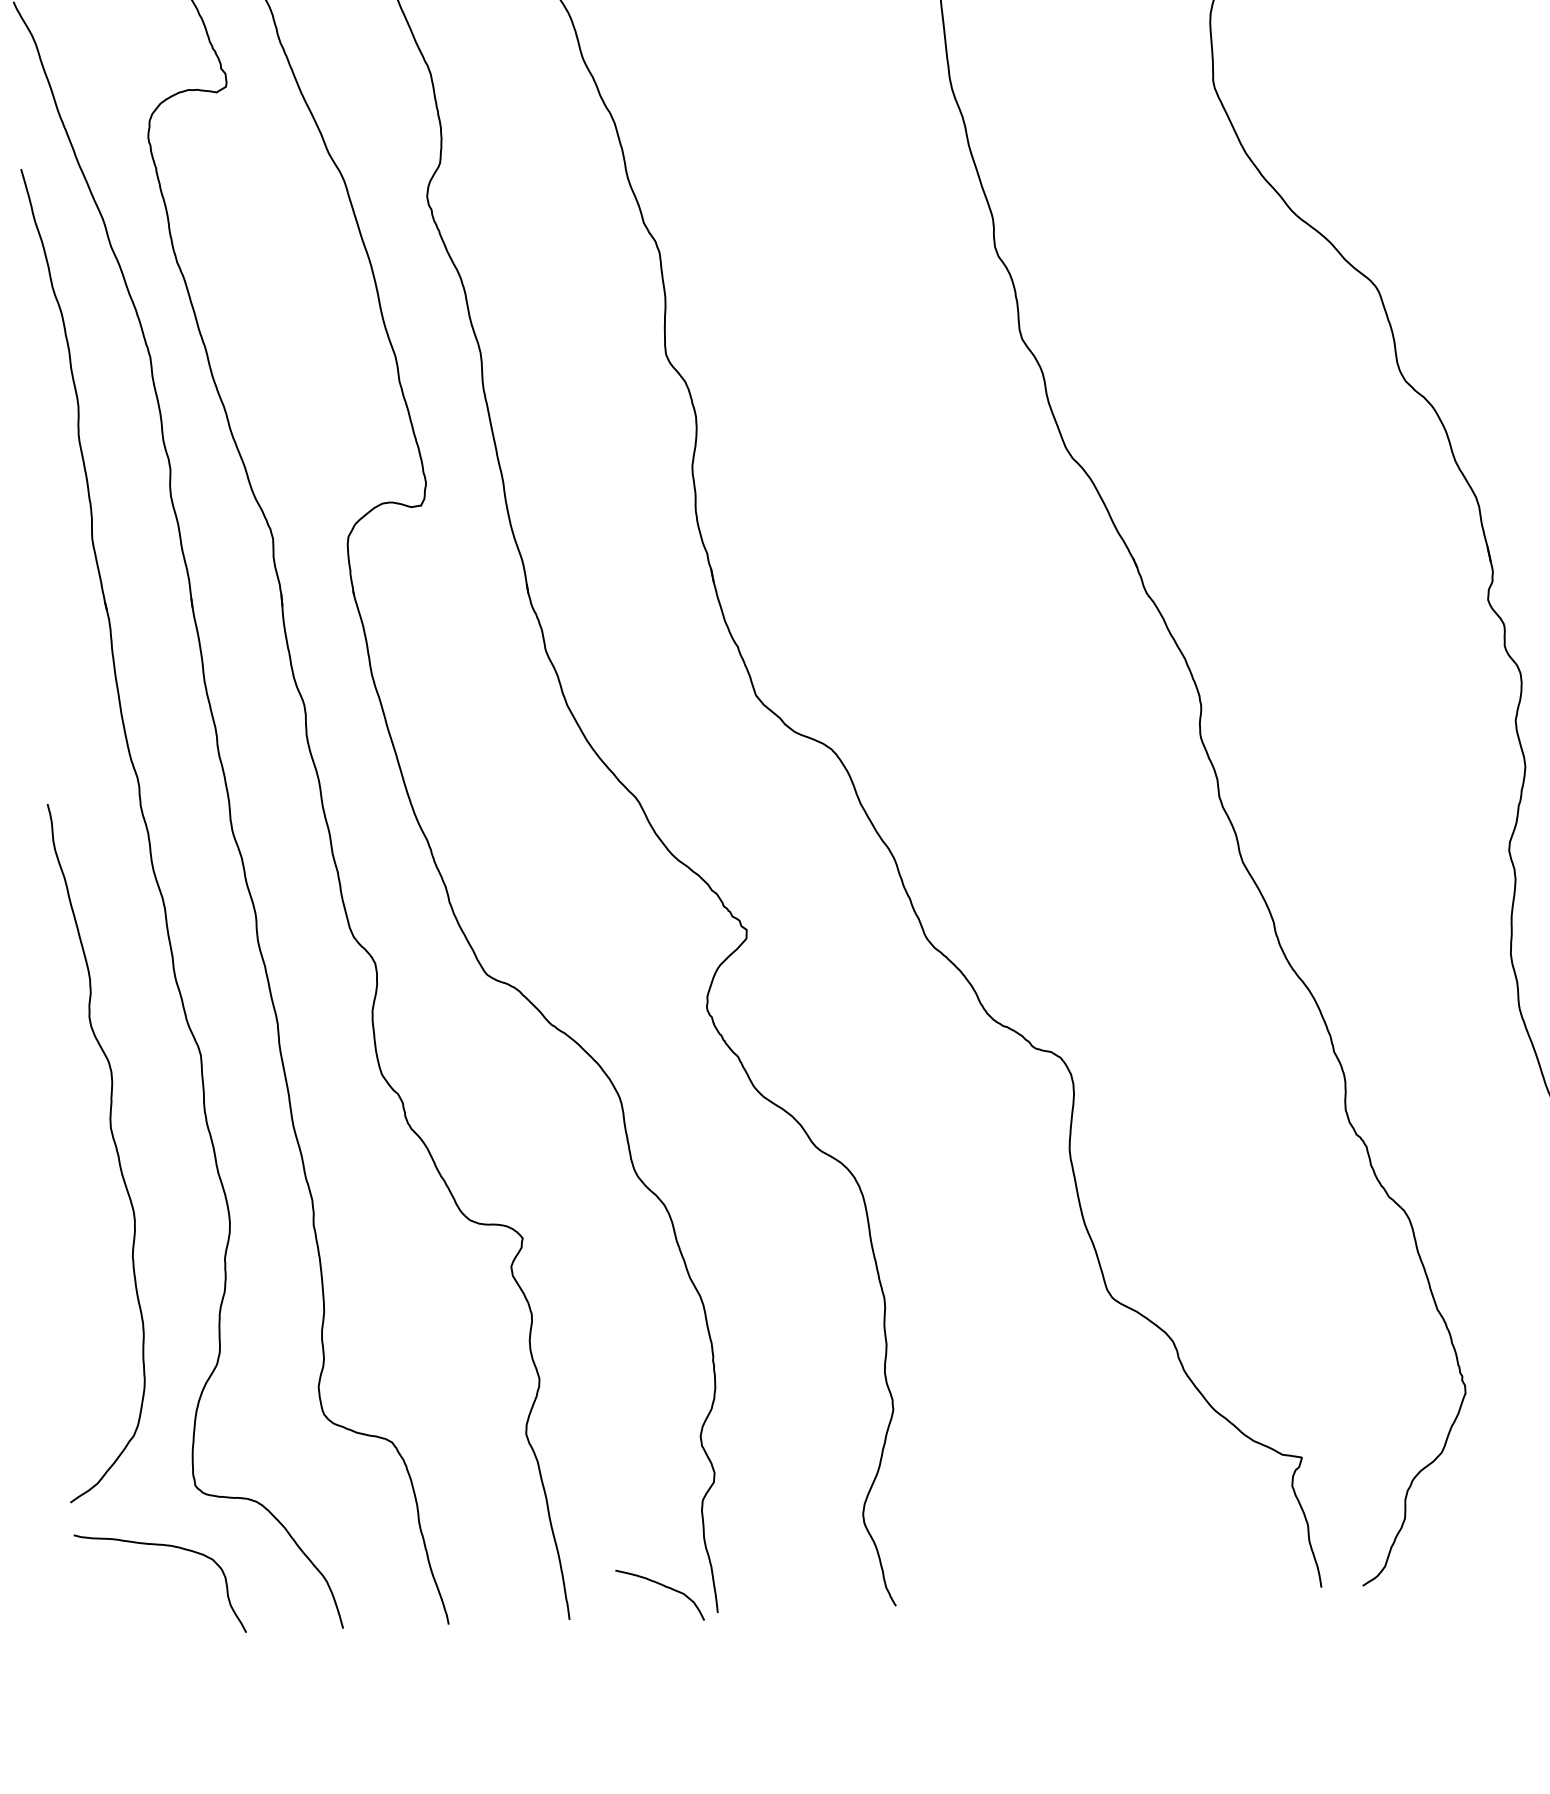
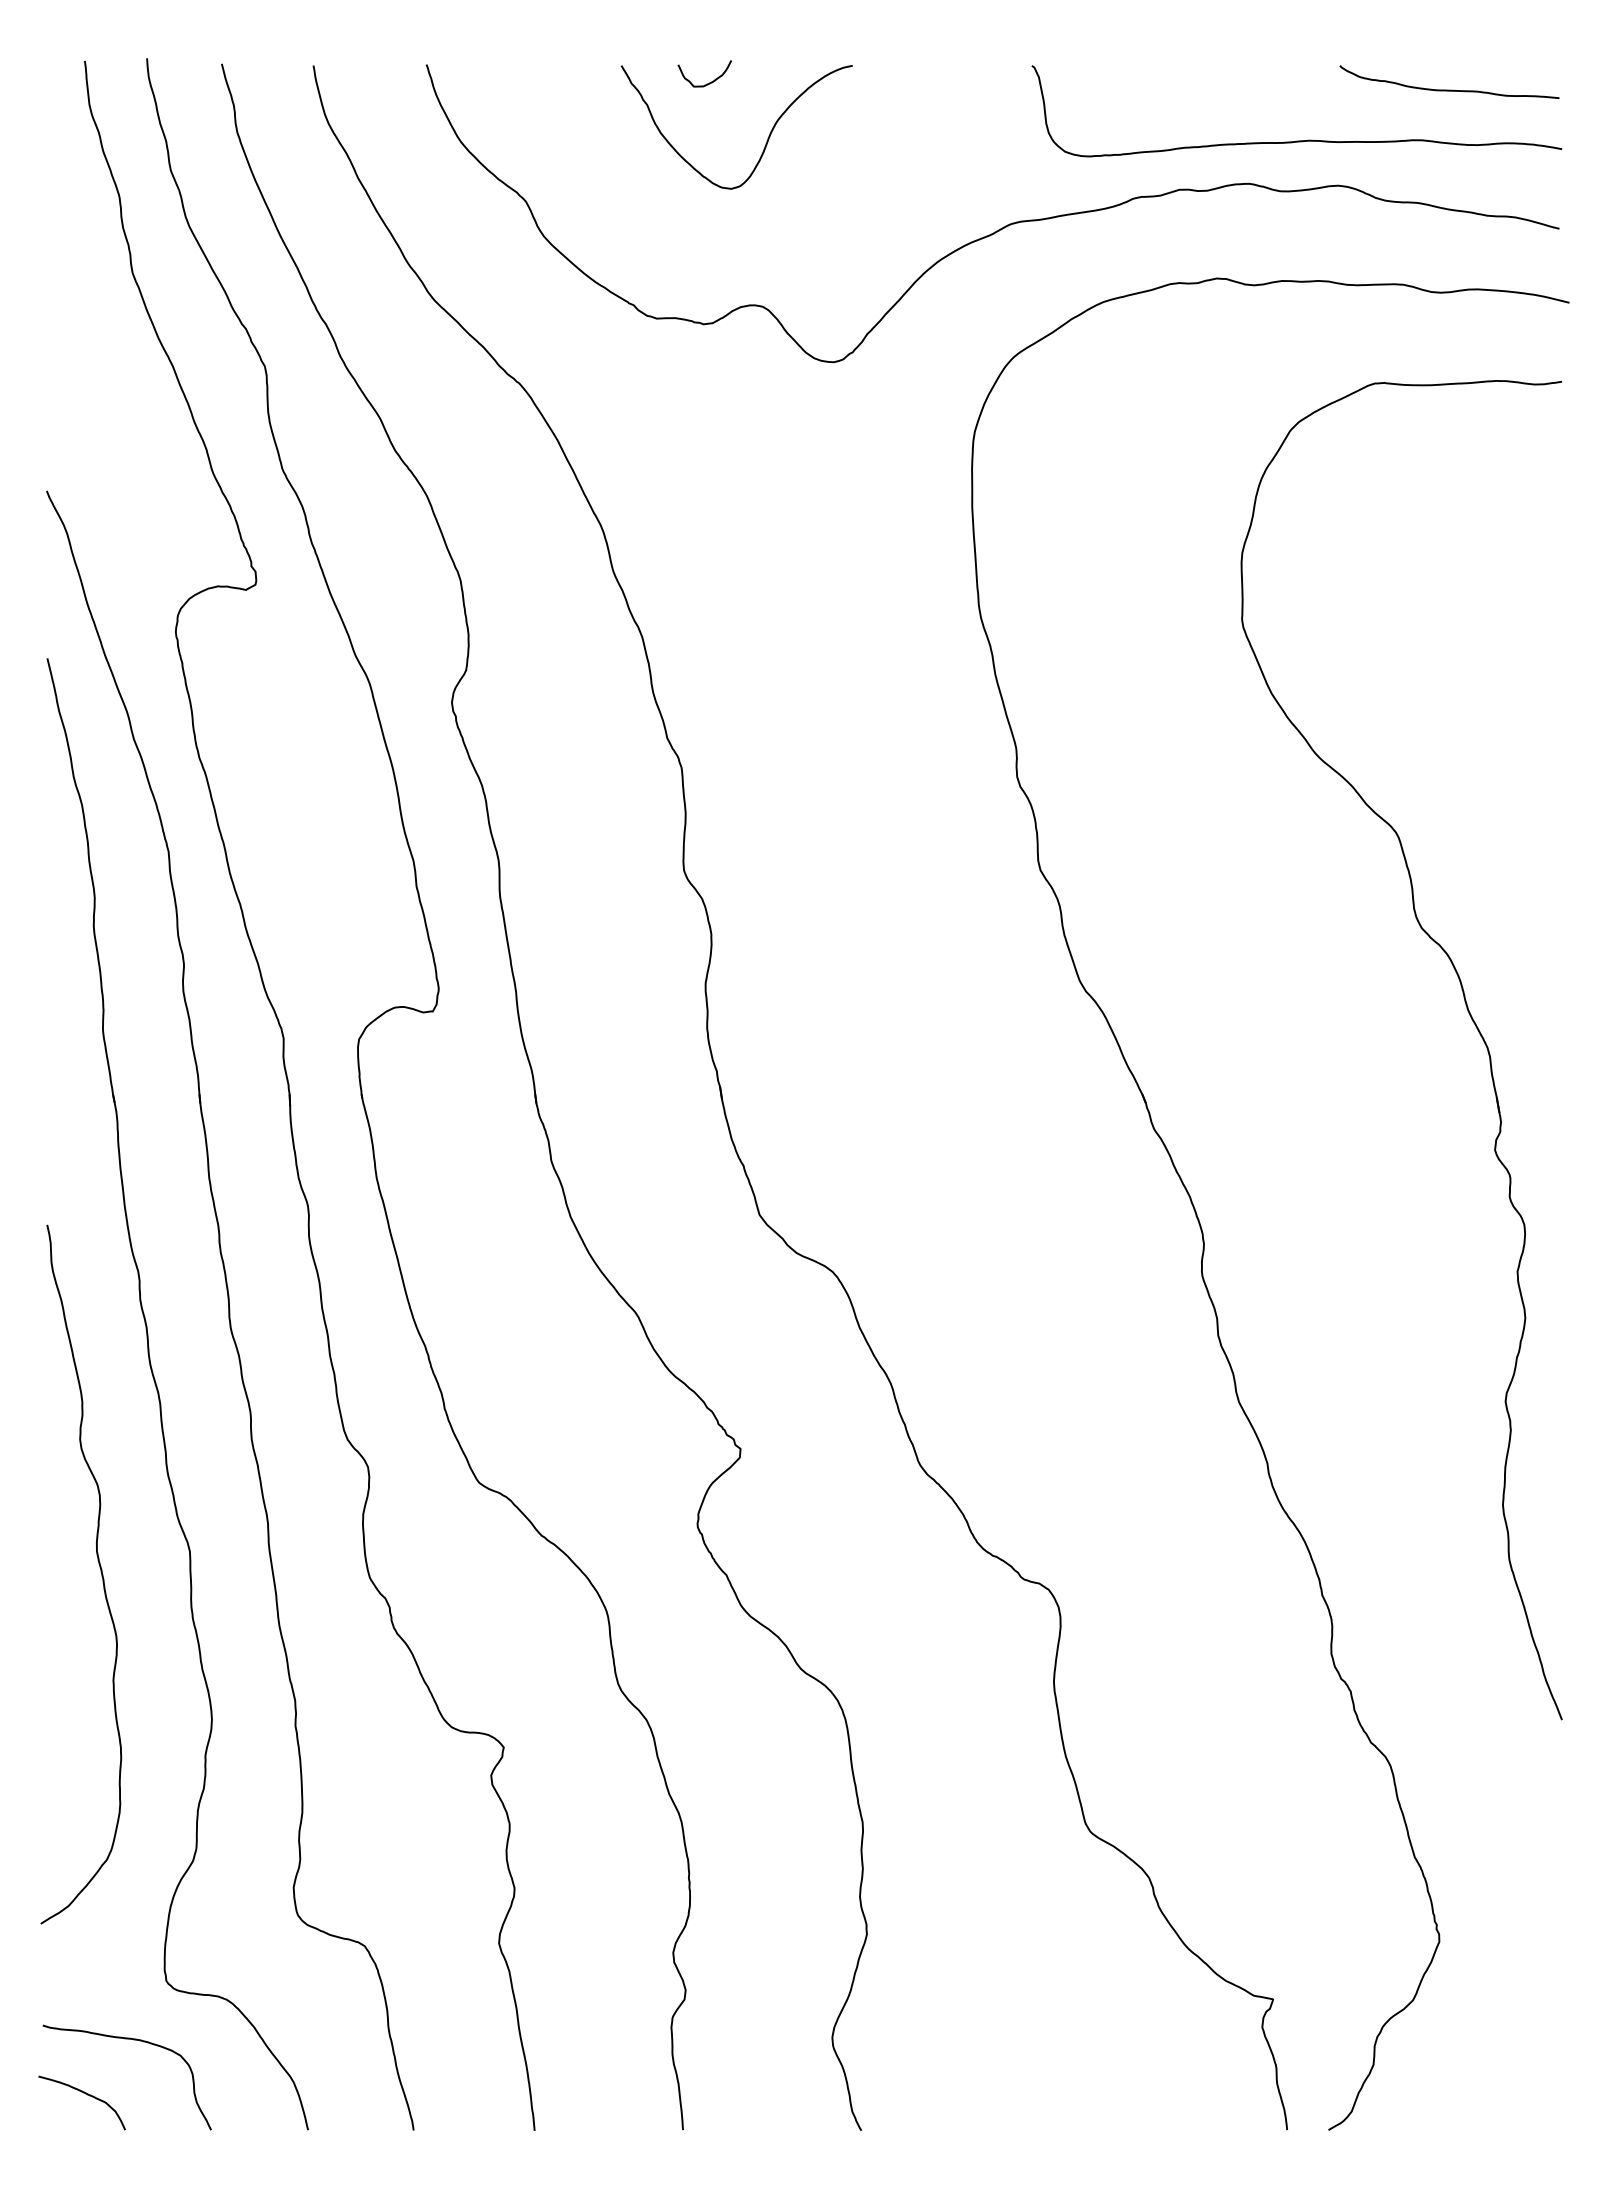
curve: (115, 1148) -> (100, 1571), moved
curve: (663, 1586) -> (85, 2094), moved

